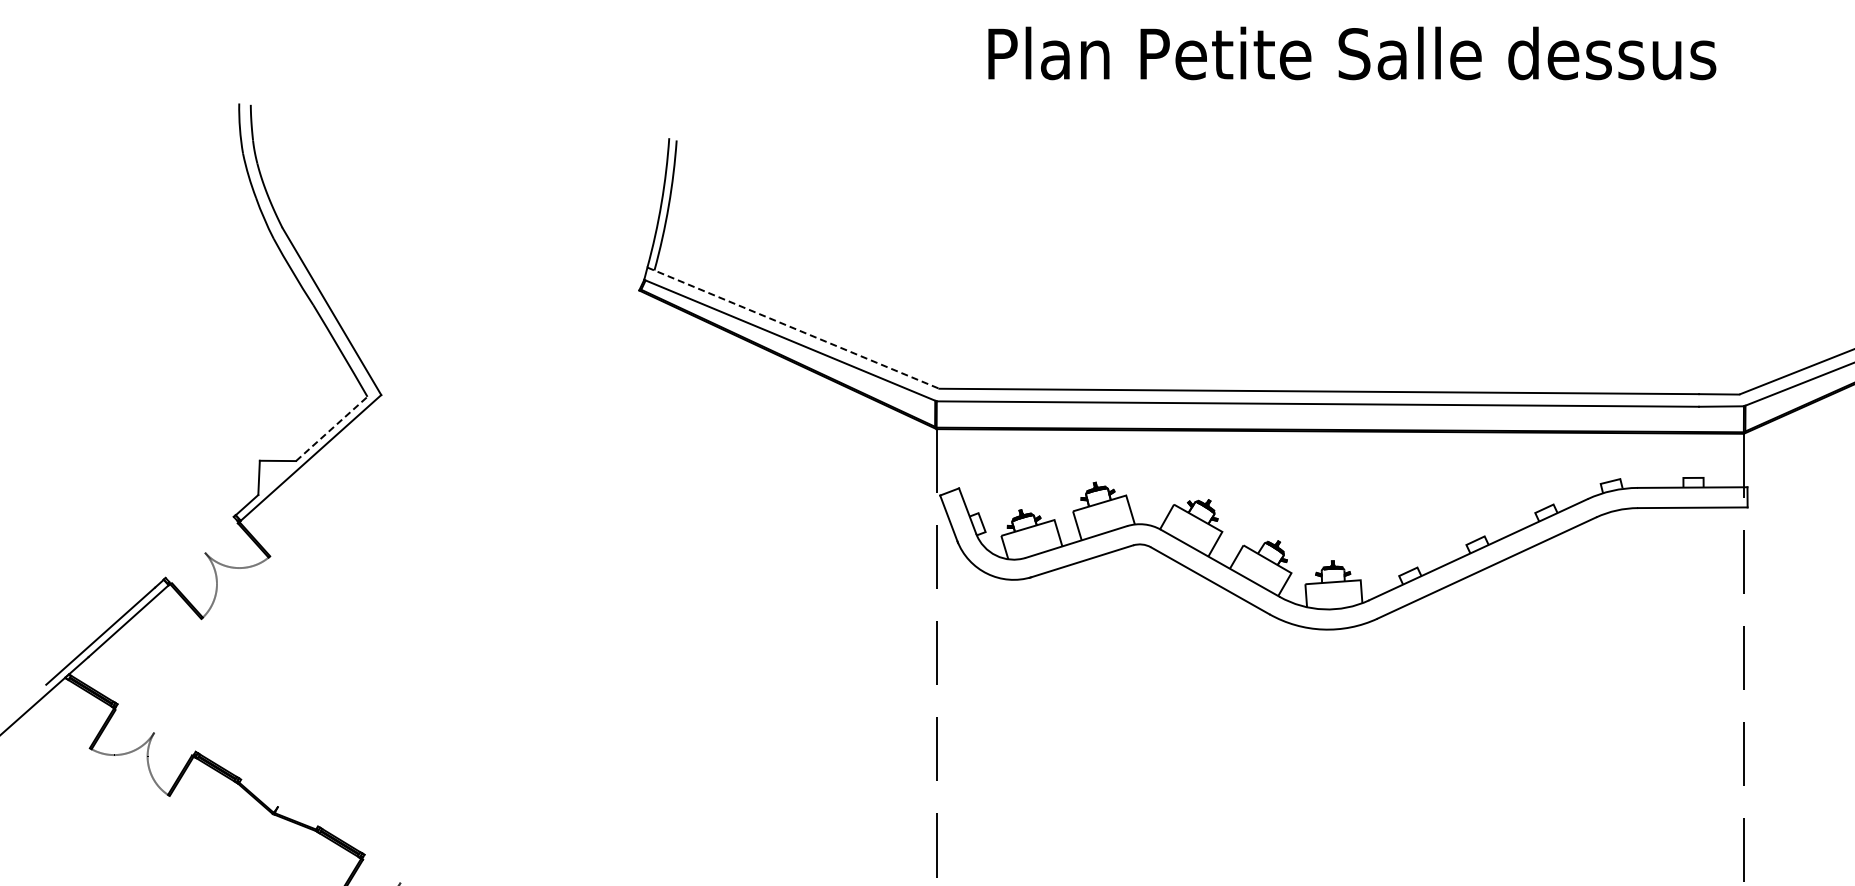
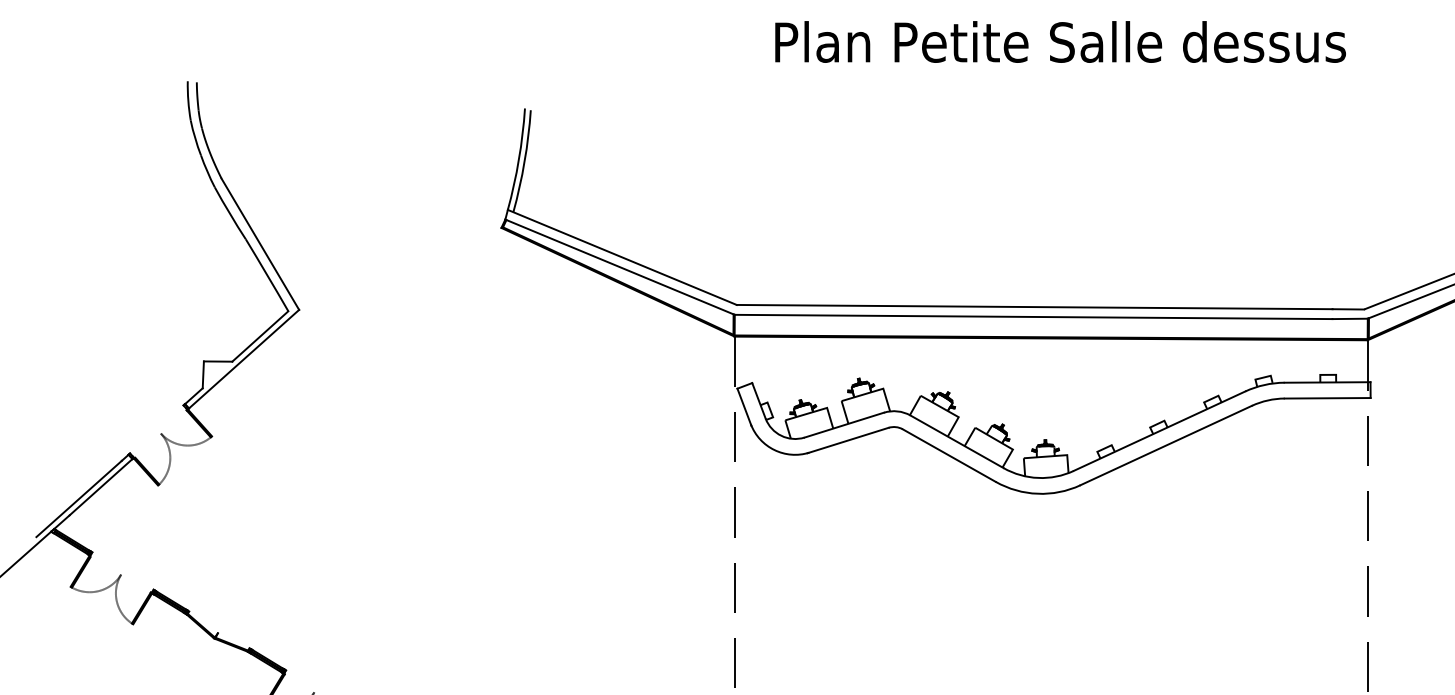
line: (793, 328) -> (622, 257), dashed -> solid
line: (332, 428) -> (260, 336), dashed -> solid

